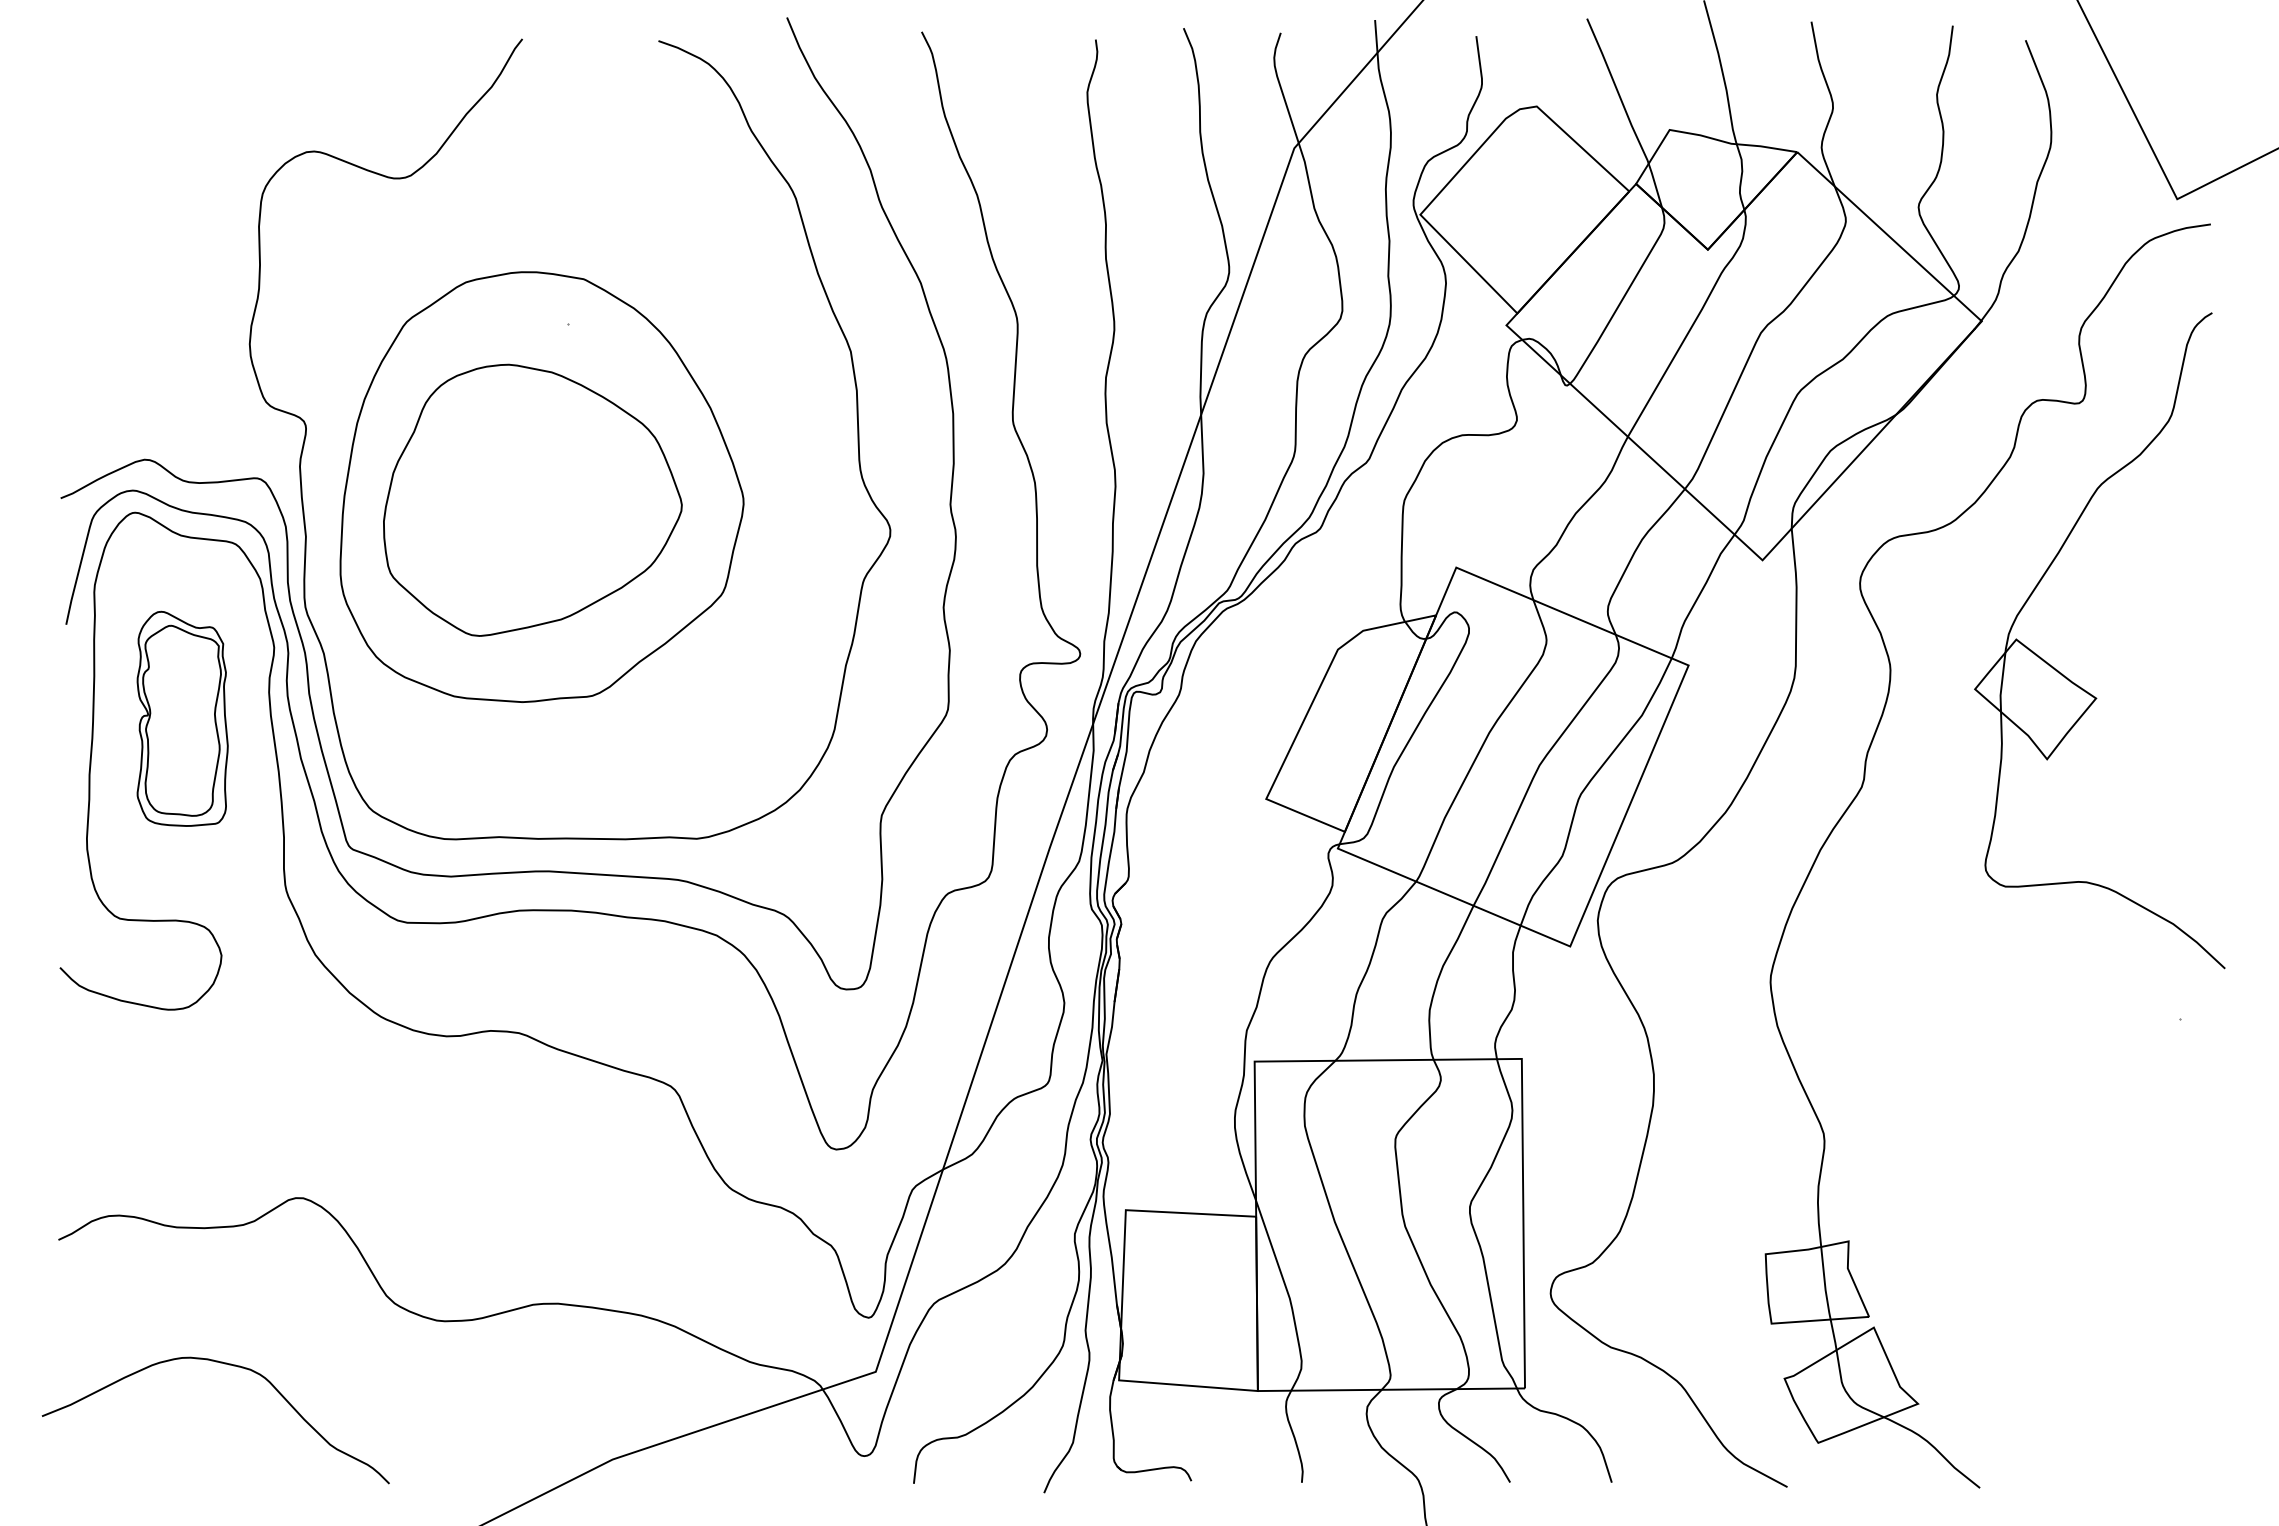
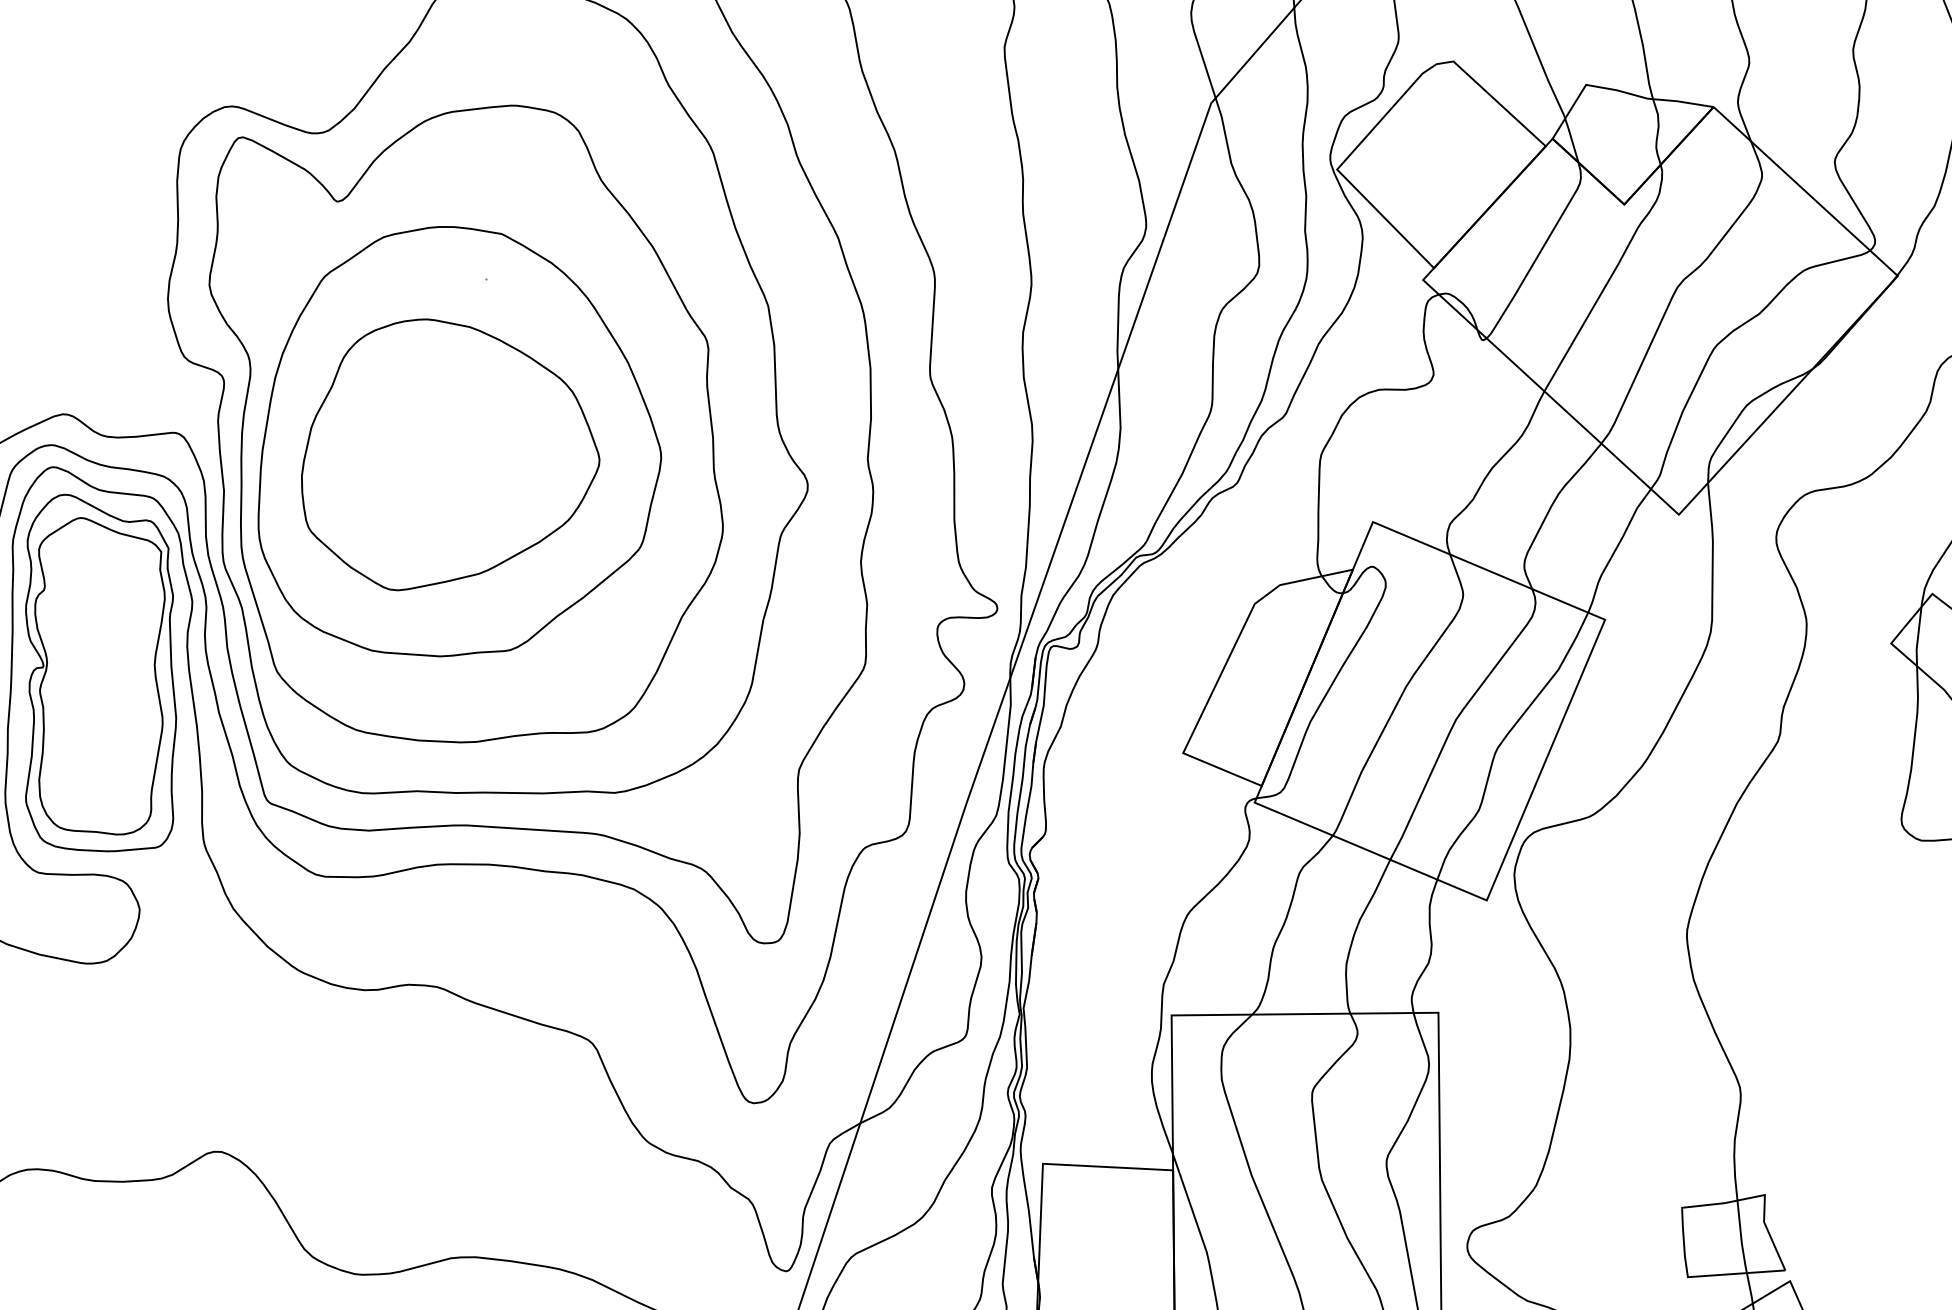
part: (548, 469) -> (466, 424), added
part: (182, 718) -> (100, 672), size x1.67

